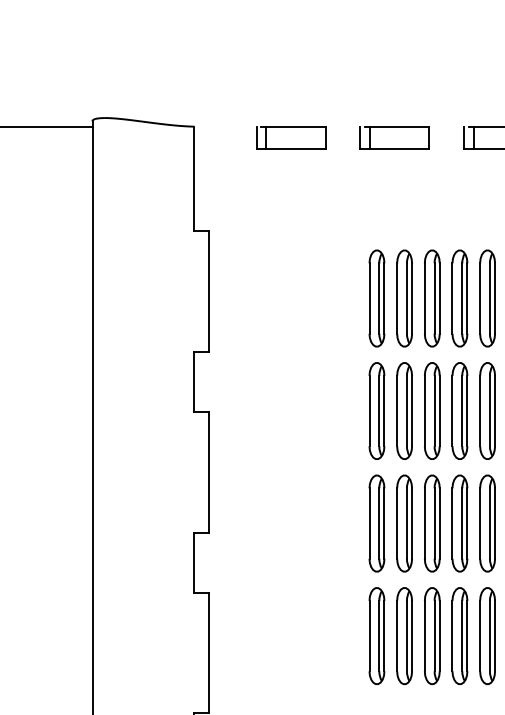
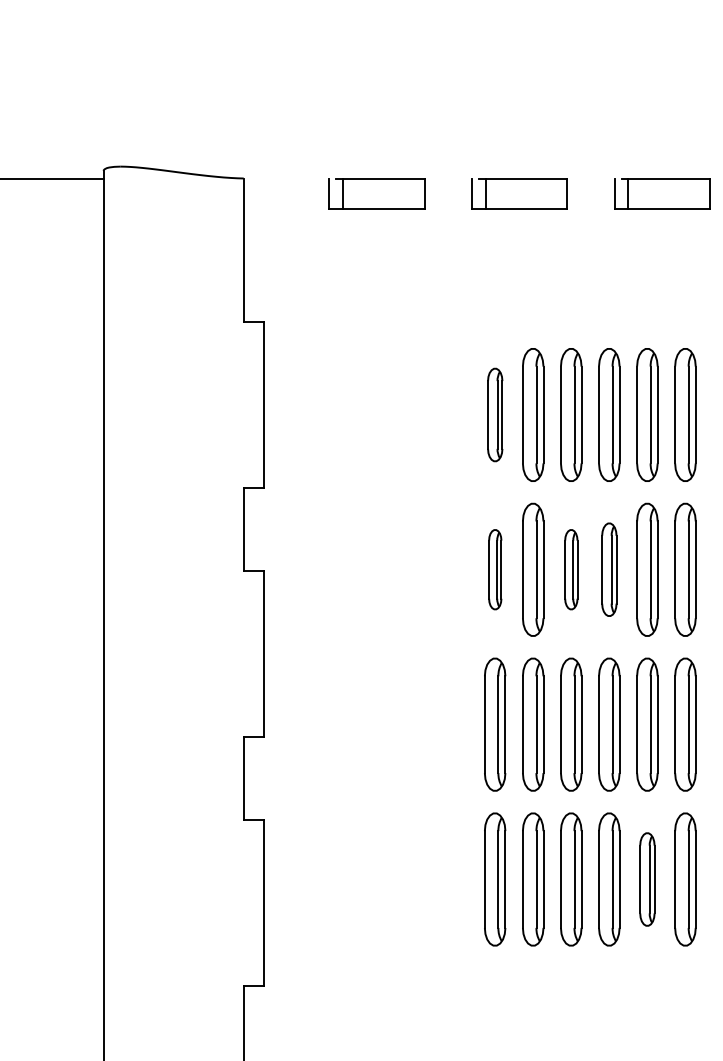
part: (377, 298) -> (495, 414), size x0.7
part: (377, 410) -> (495, 569), size x0.6
part: (432, 410) -> (571, 569), size x0.6
part: (460, 410) -> (609, 569), size x0.7
part: (487, 636) -> (647, 879), size x0.7

